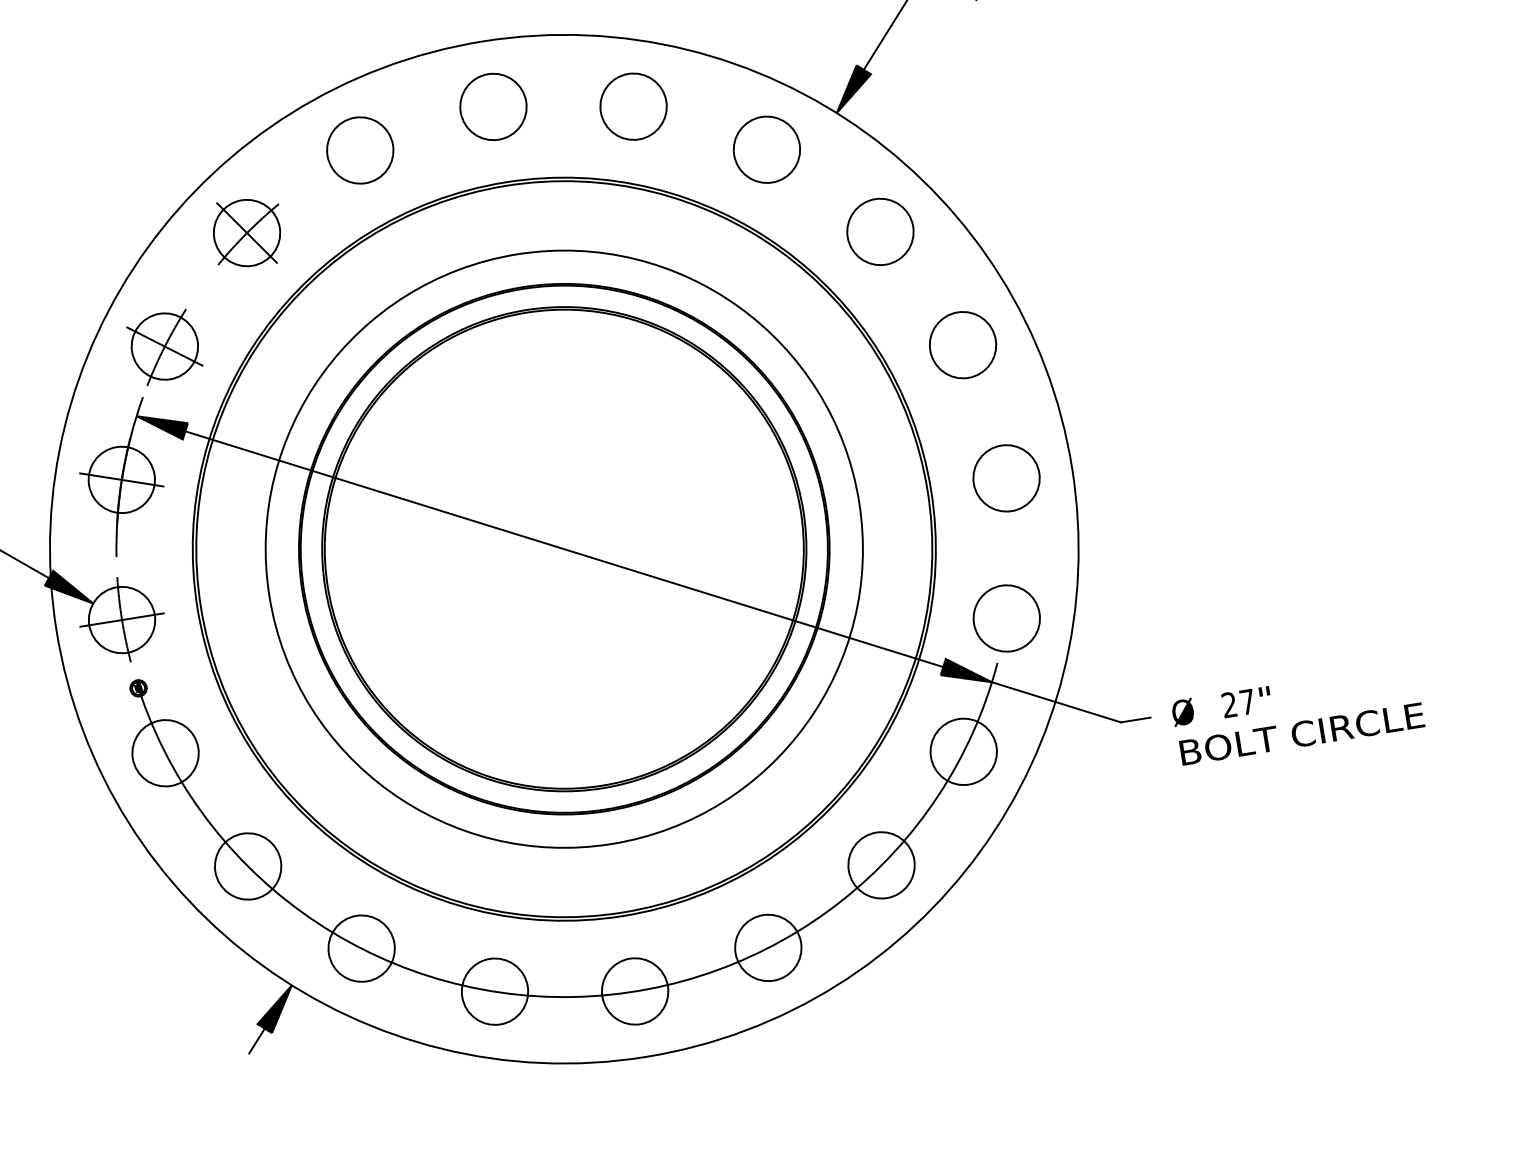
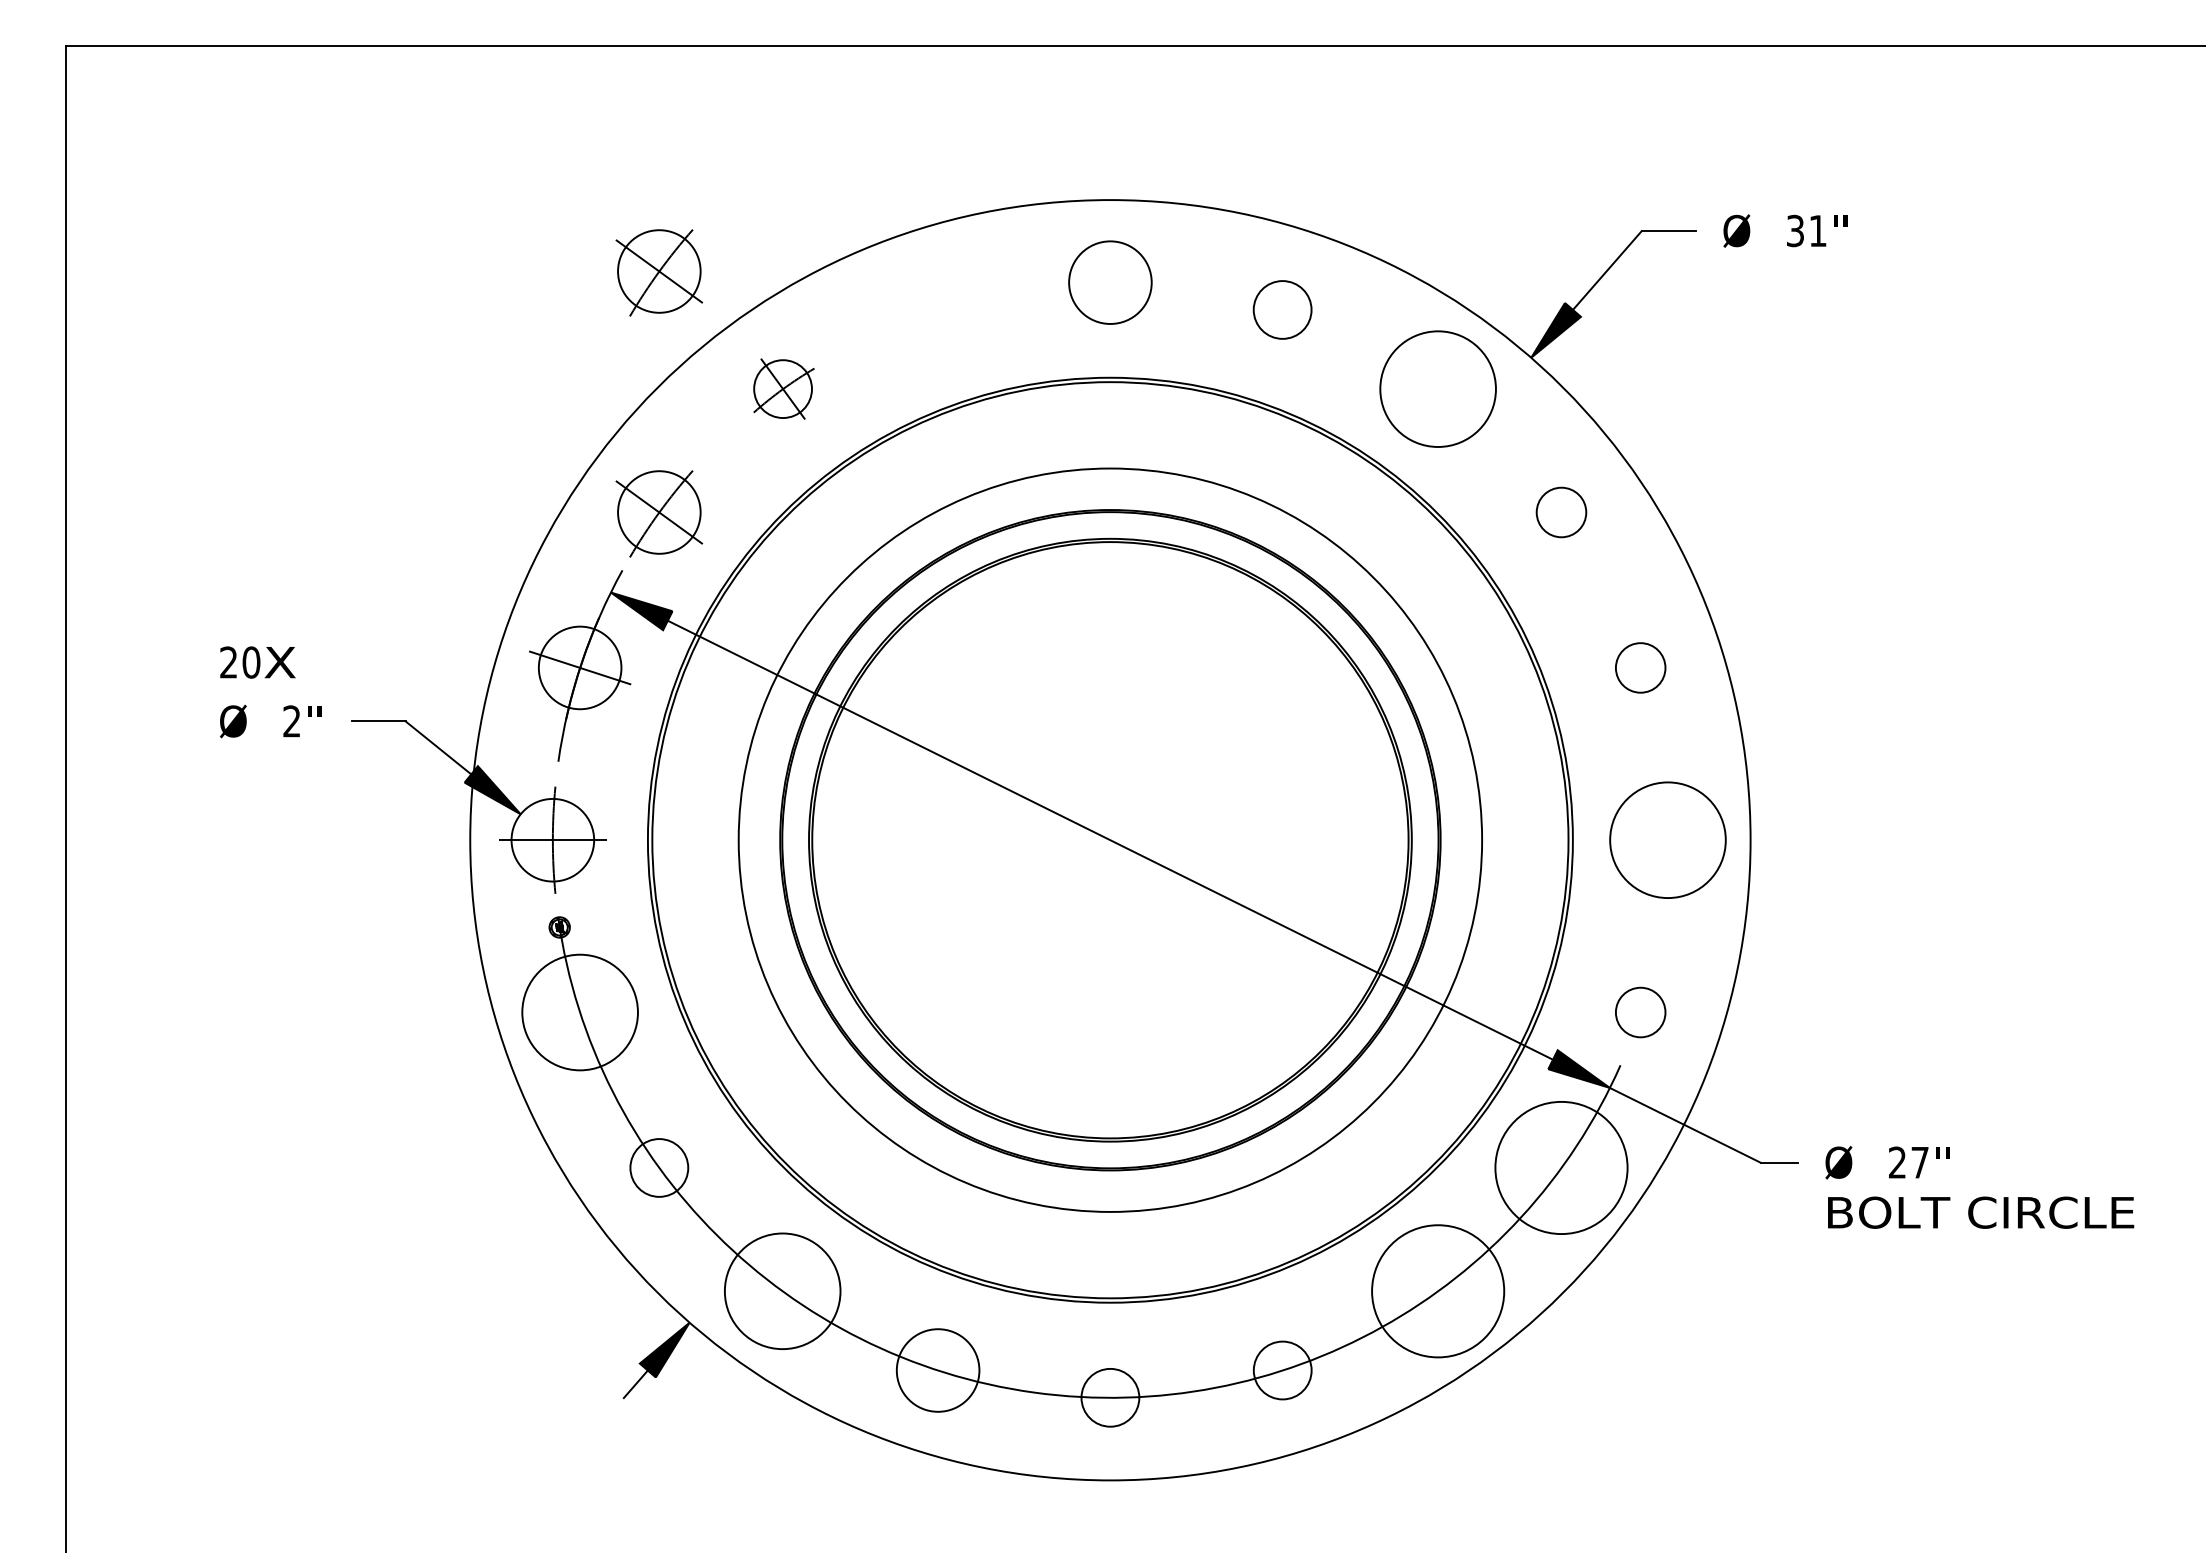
circle: (633, 106) -> (1282, 309), size x0.7
circle: (766, 149) -> (1437, 388), size x1.4
circle: (359, 150) -> (937, 309), removed
part: (134, 156) -> (659, 272), added
circle: (880, 231) -> (1561, 512), size x0.6
part: (247, 232) -> (783, 388), size x0.7
circle: (962, 344) -> (1640, 667), size x0.6
circle: (1006, 477) -> (1667, 839), size x1.4
circle: (1006, 618) -> (1640, 1012), size x0.6
circle: (963, 751) -> (1561, 1167), size x1.6
circle: (165, 753) -> (579, 1012), size x1.4
circle: (881, 865) -> (1437, 1291), size x1.6
circle: (248, 866) -> (659, 1167), size x0.7
circle: (768, 947) -> (1282, 1370), size x0.7
circle: (361, 948) -> (782, 1291), size x1.4
circle: (635, 991) -> (1110, 1397), size x0.7

